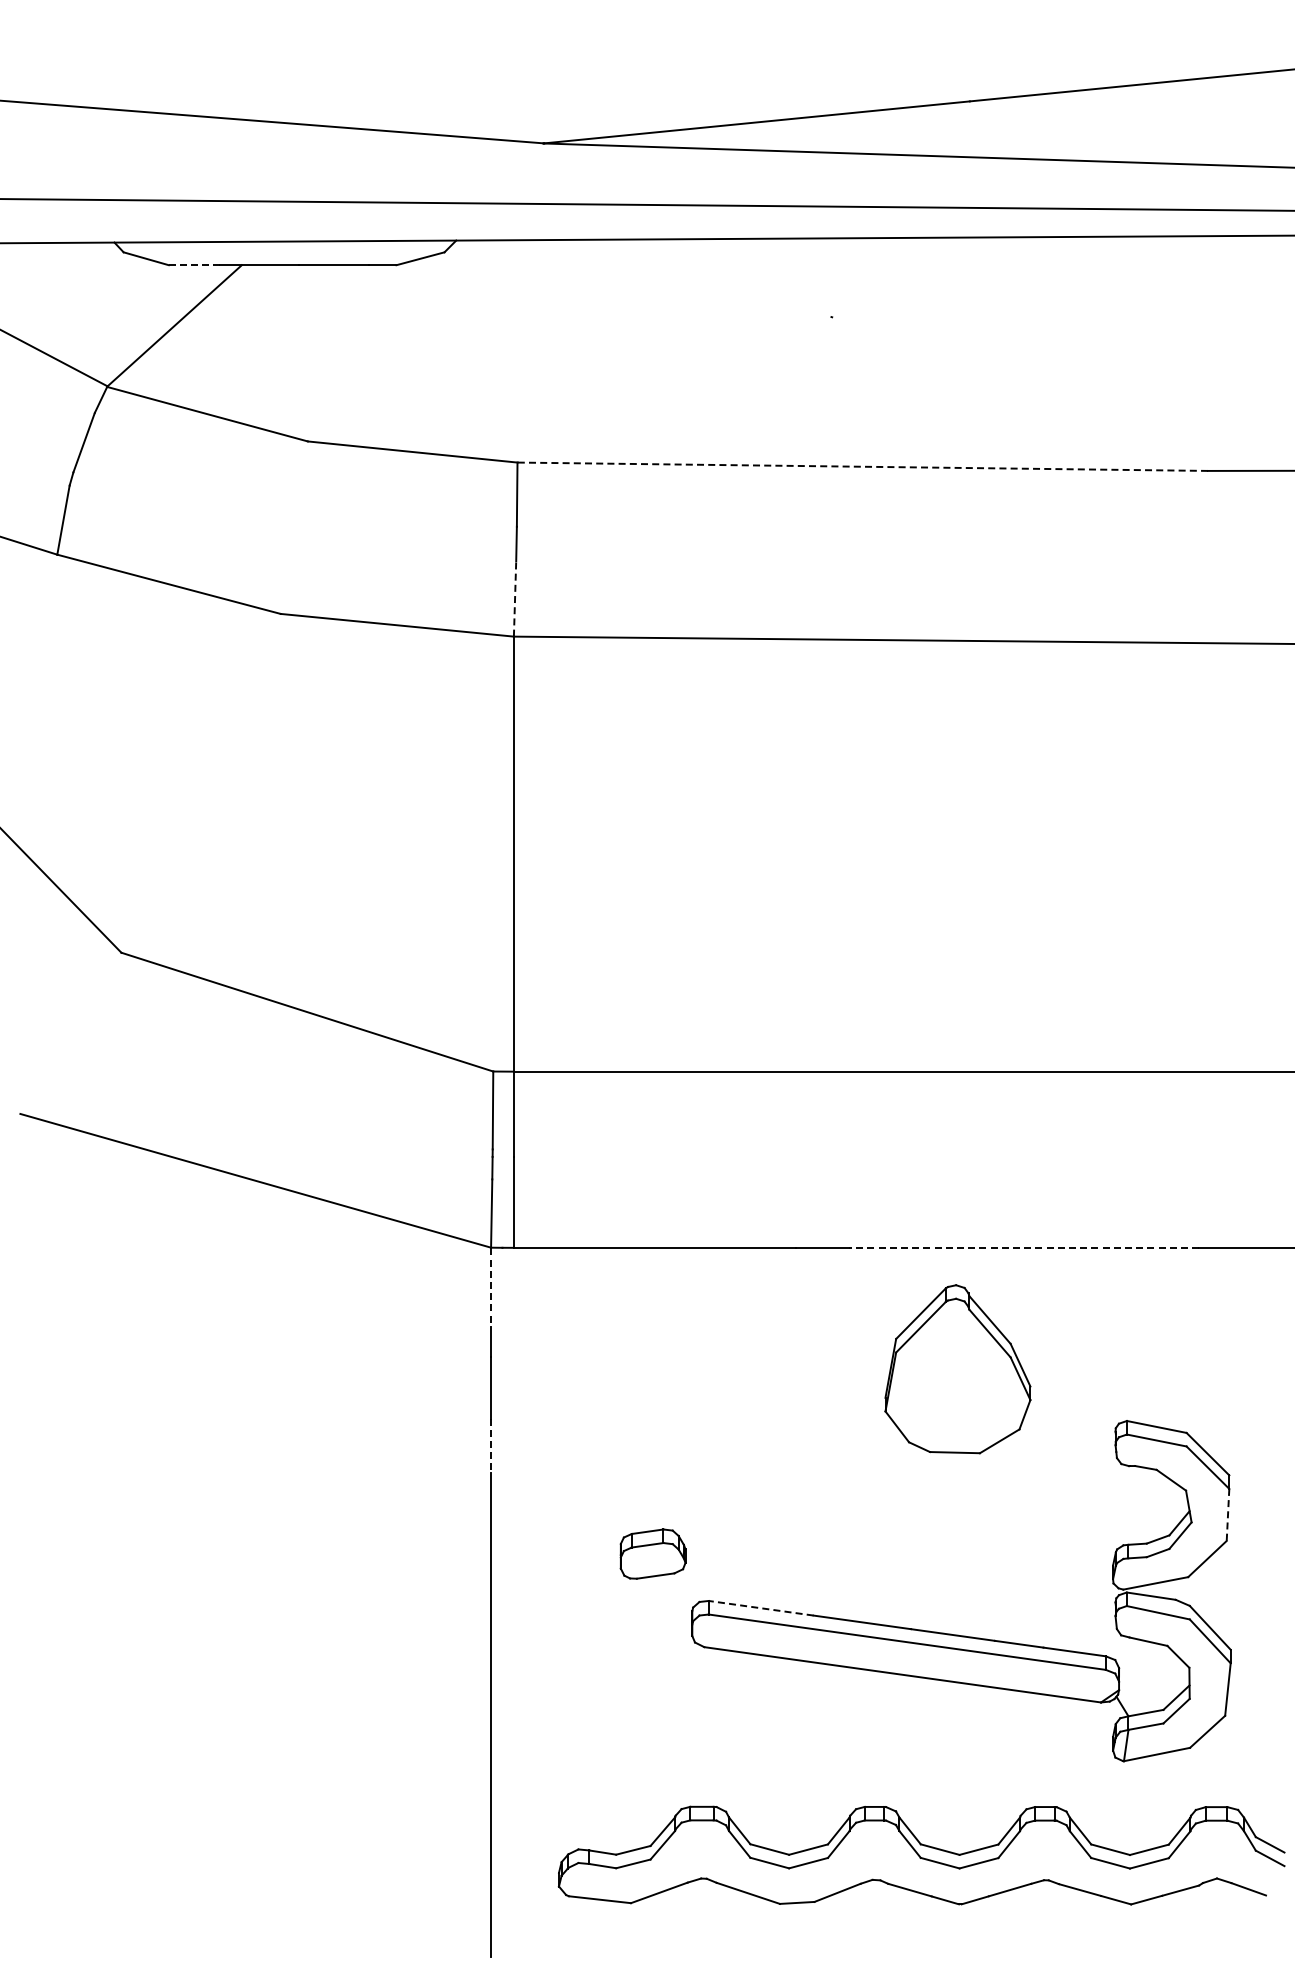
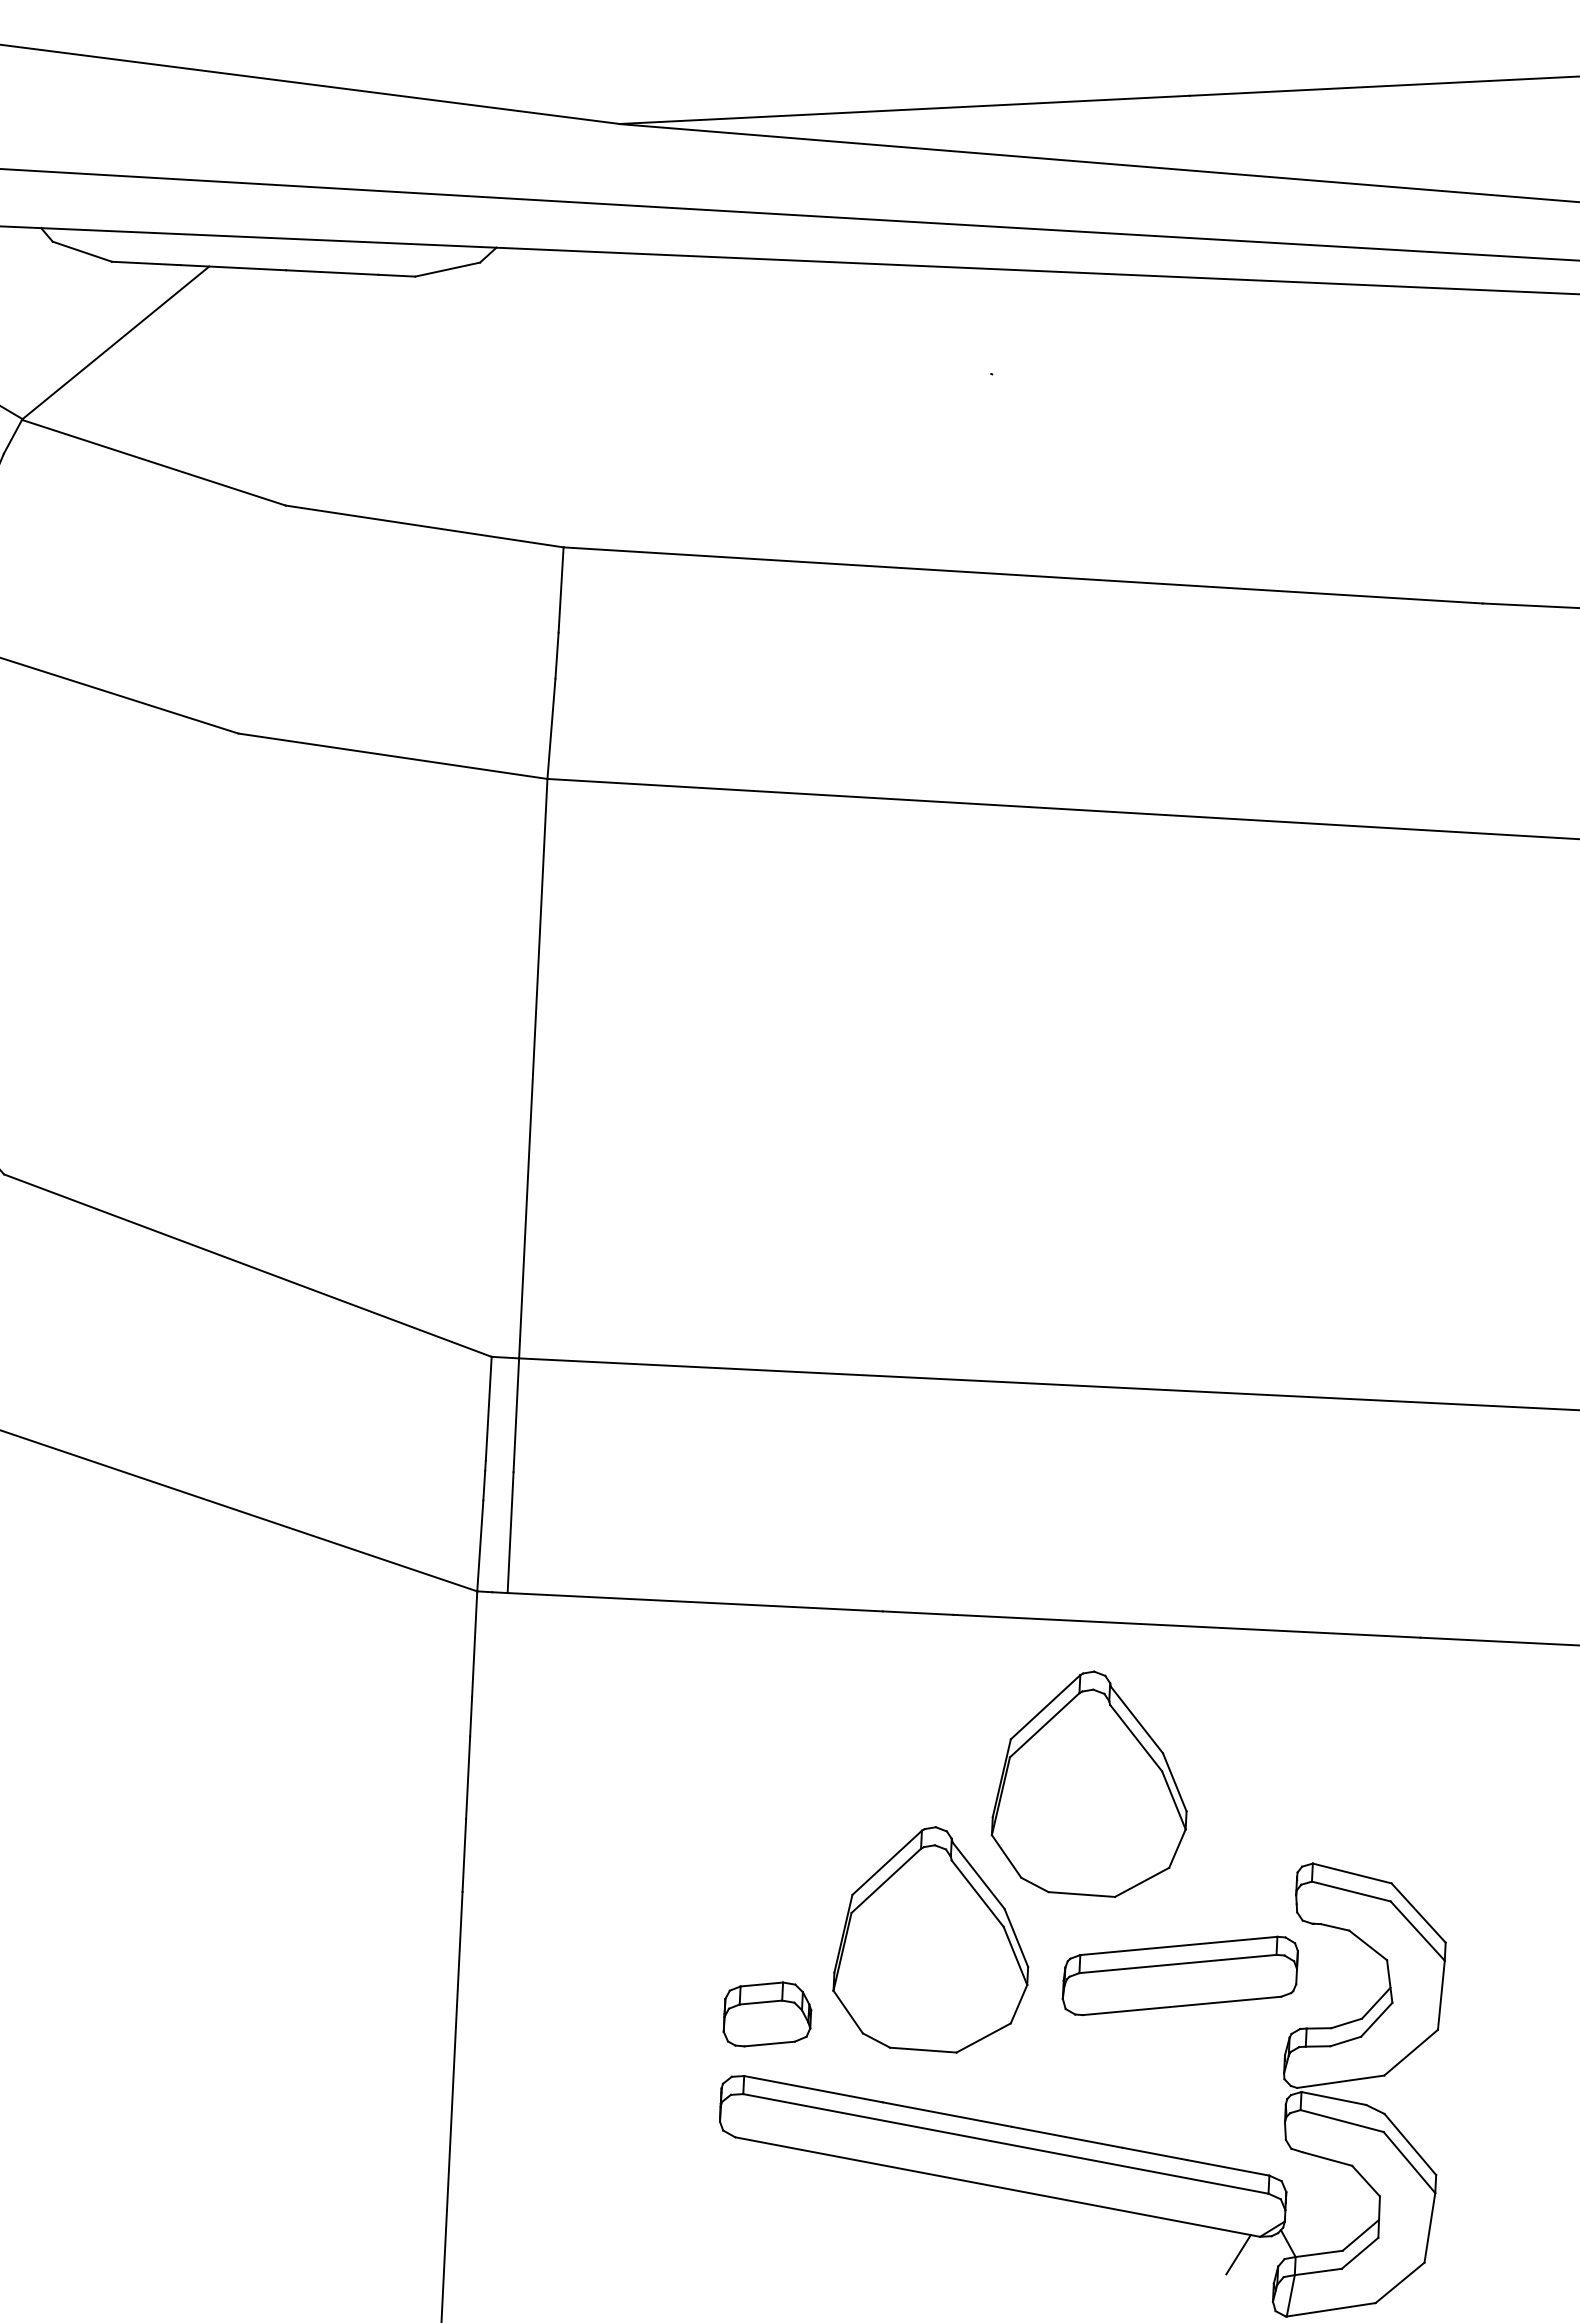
line: (194, 265) -> (146, 263), dashed -> solid
line: (862, 466) -> (1022, 575), dashed -> solid
line: (515, 598) -> (552, 728), dashed -> solid
line: (1023, 1247) -> (1186, 1625), dashed -> solid
line: (491, 1288) -> (475, 1645), dashed -> solid
line: (491, 1446) -> (464, 1856), dashed -> solid
part: (844, 1491) -> (932, 1939), added
part: (1031, 1509) -> (1179, 1975), added
line: (1227, 1515) -> (1440, 1996), dashed -> solid
part: (652, 1553) -> (766, 2013), moved
line: (761, 1608) -> (813, 2089), dashed -> solid
line: (1085, 1716) -> (1238, 2254), added

